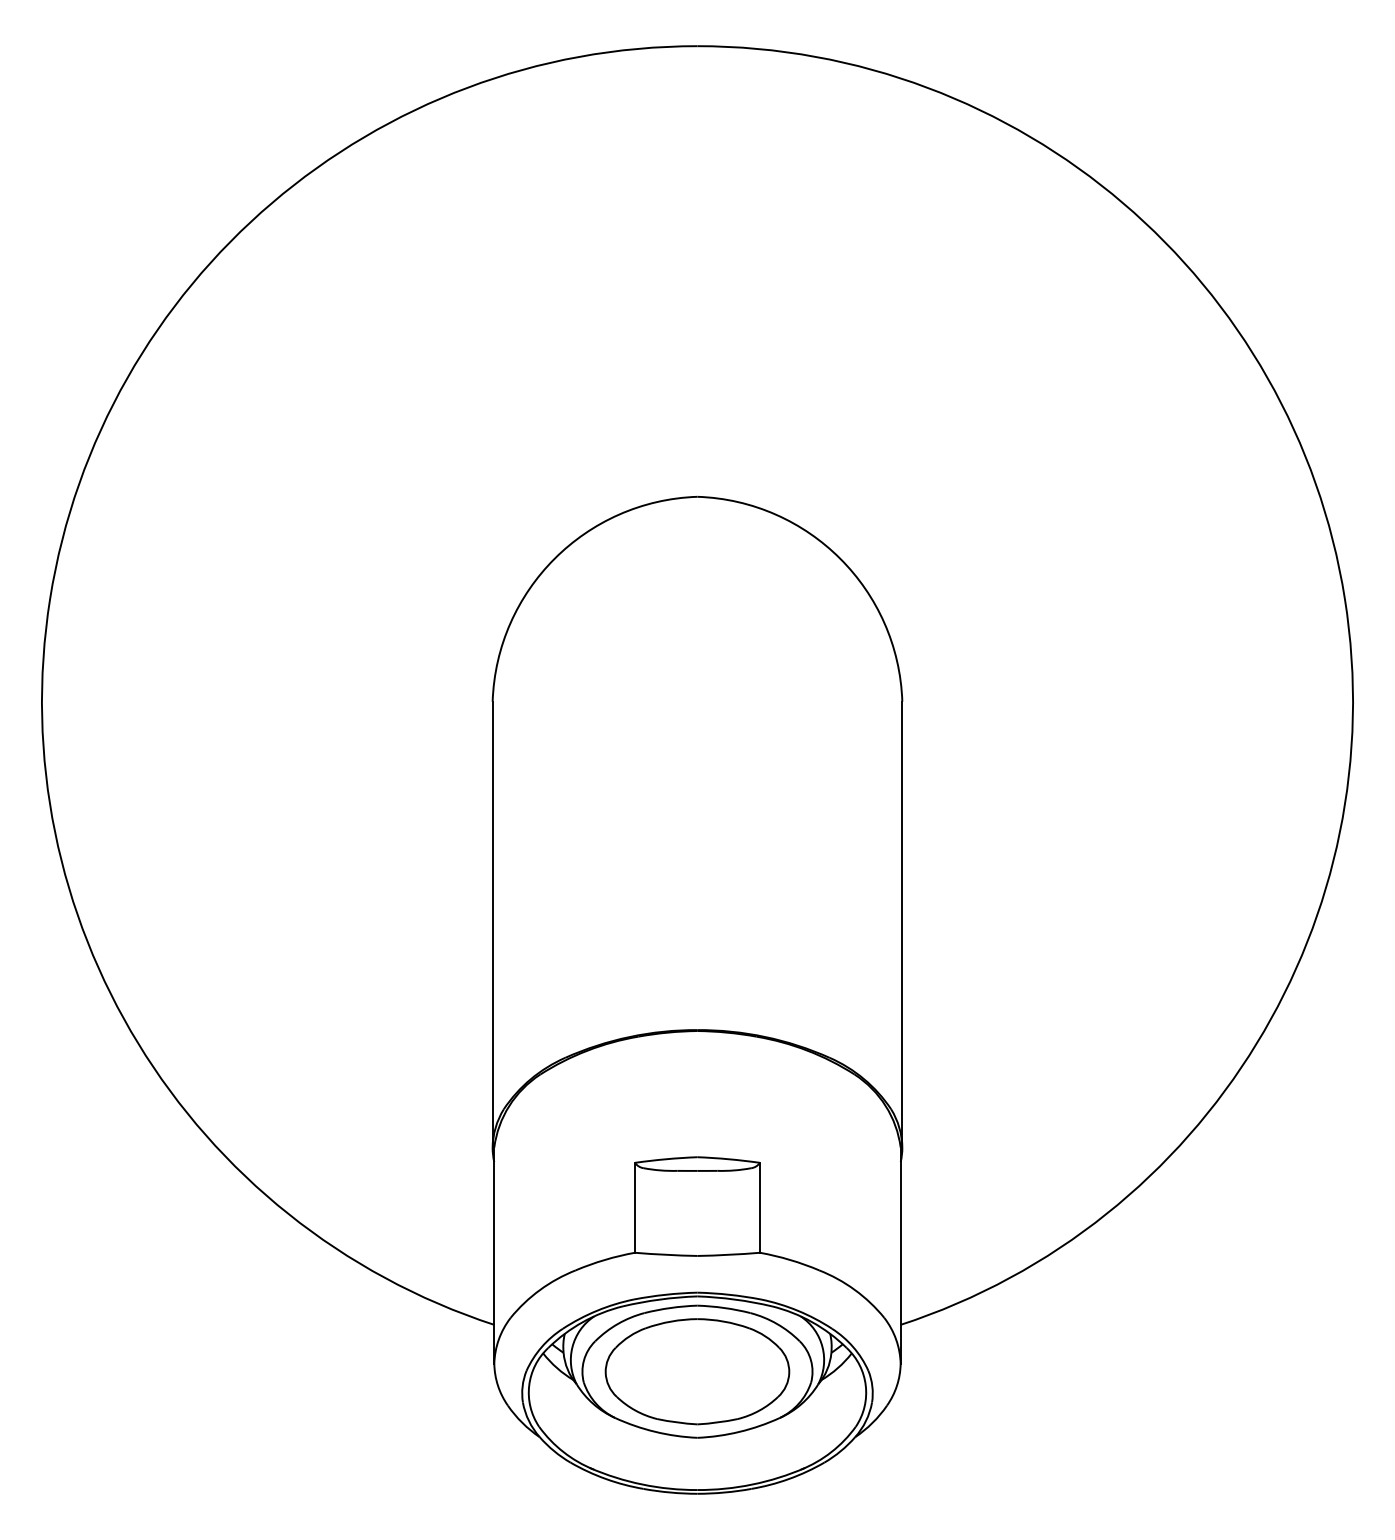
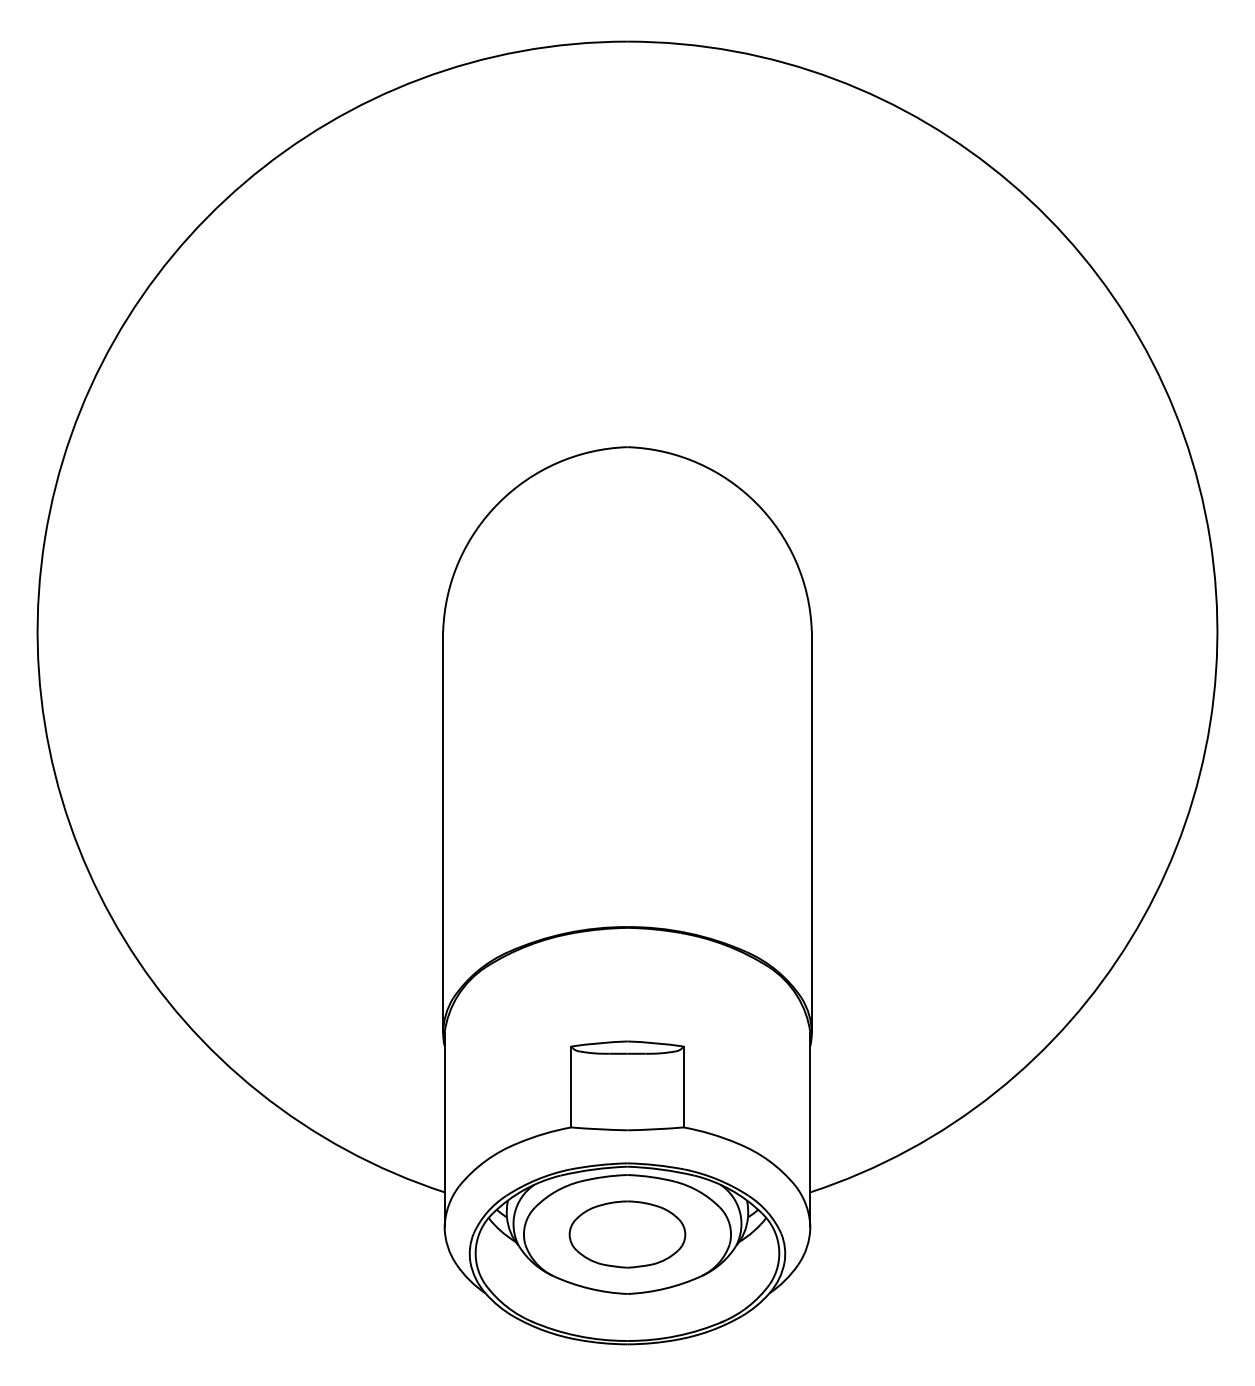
part: (697, 1371) -> (627, 1234), size x0.7

